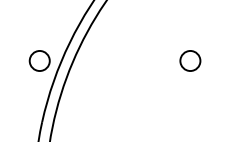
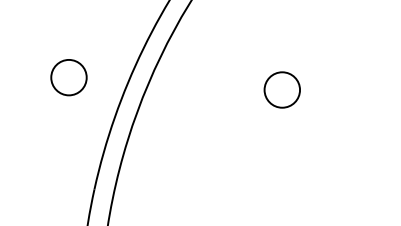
circle: (39, 60) -> (68, 76), moved
circle: (190, 60) -> (282, 89), moved

